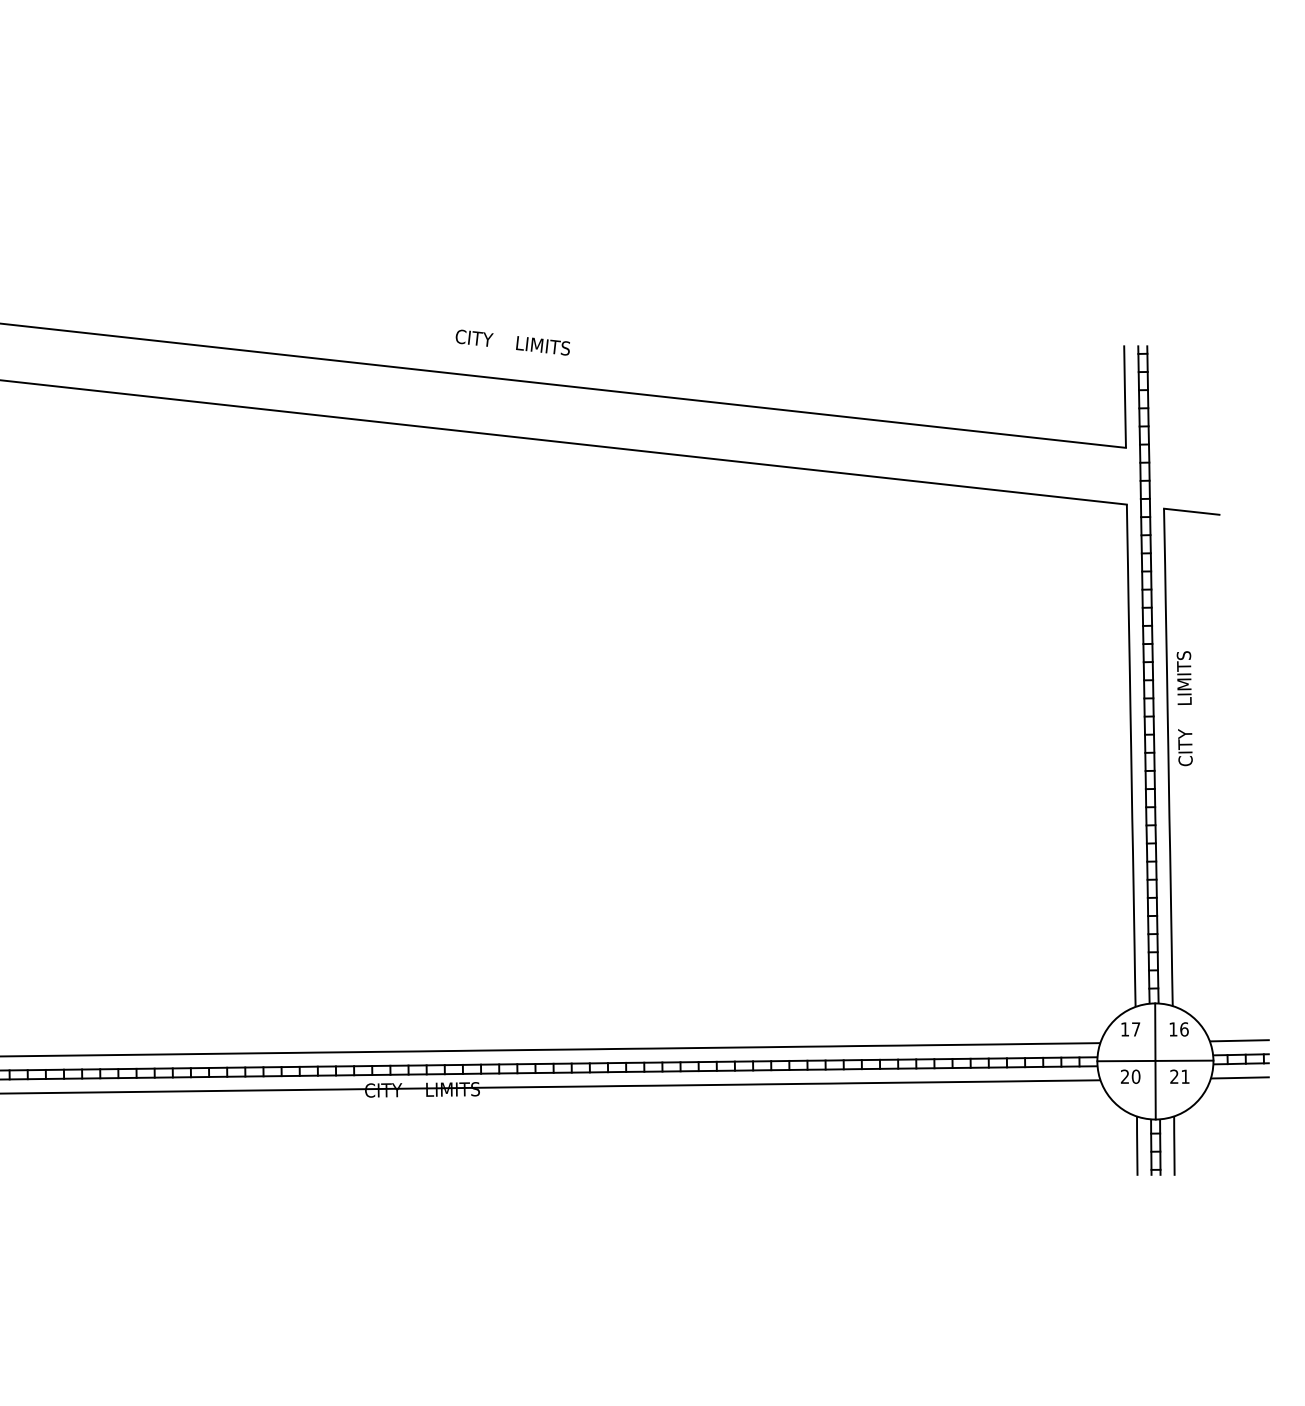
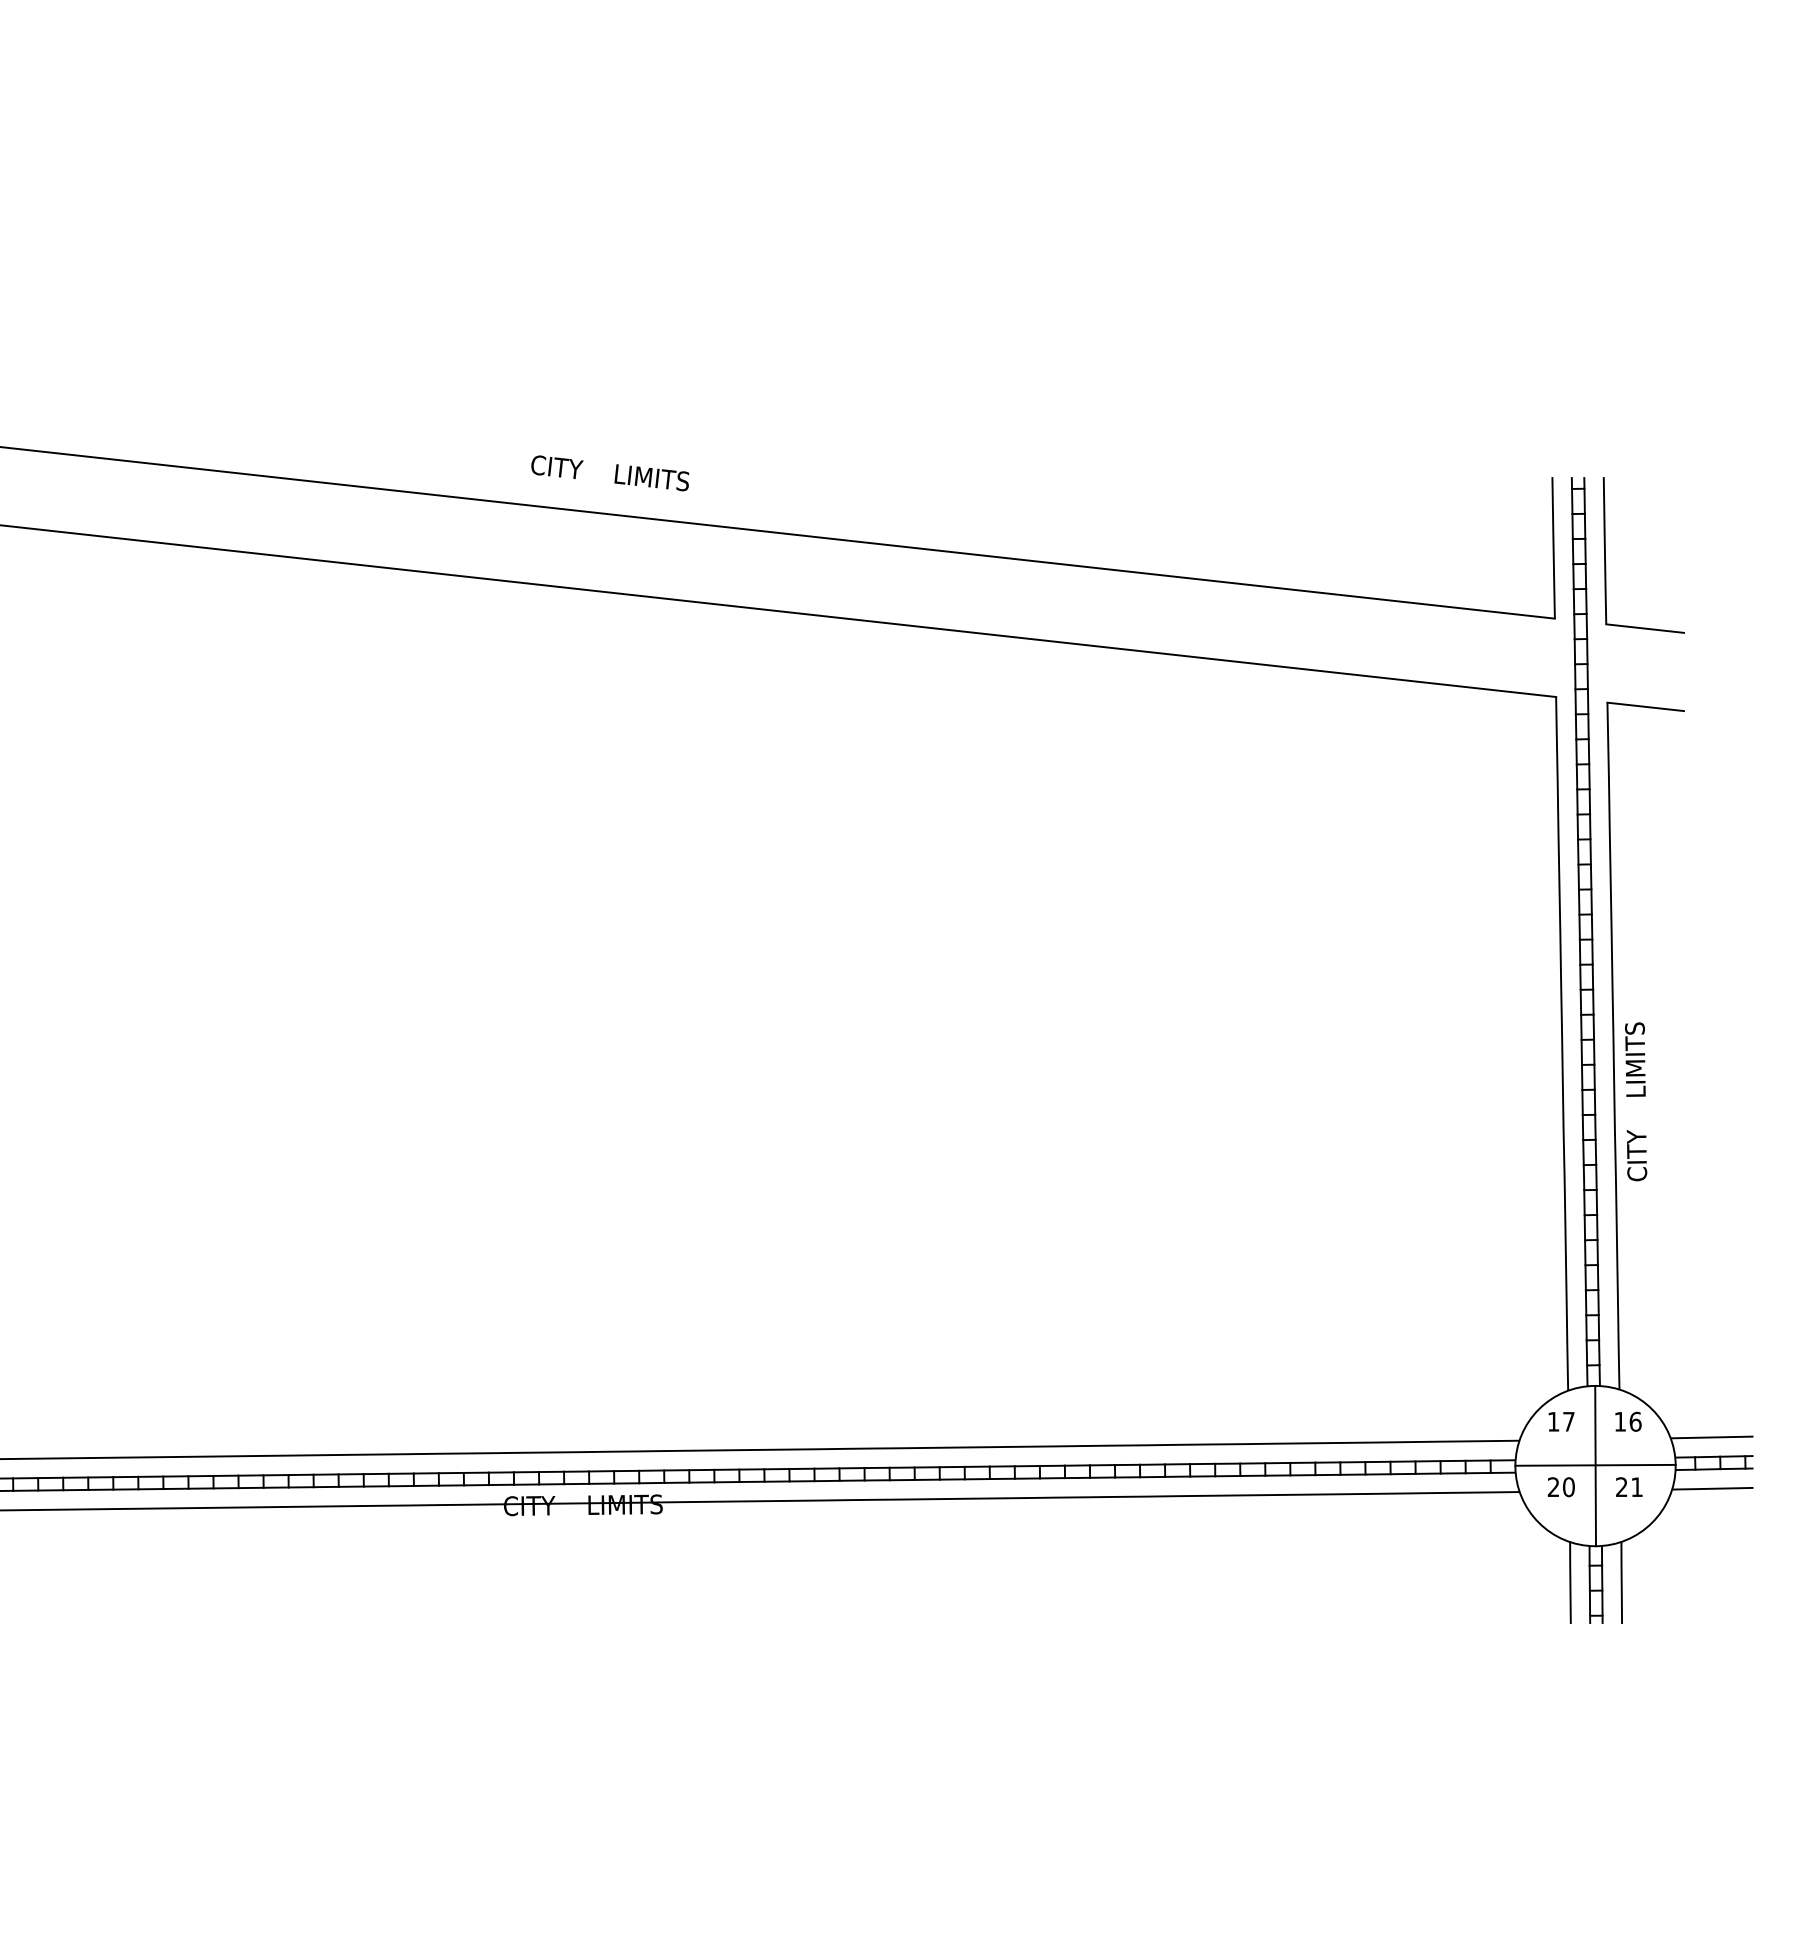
text: (513, 342) -> (610, 473), moved
part: (1162, 402) -> (1605, 555), added
text: (1185, 708) -> (1636, 1101), moved

